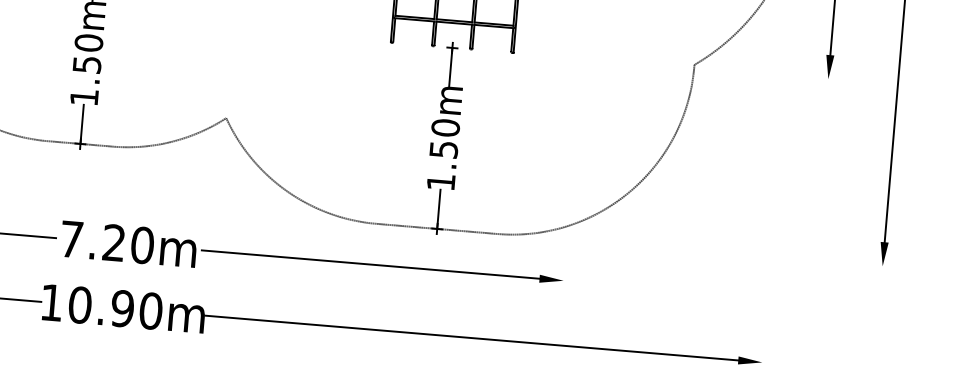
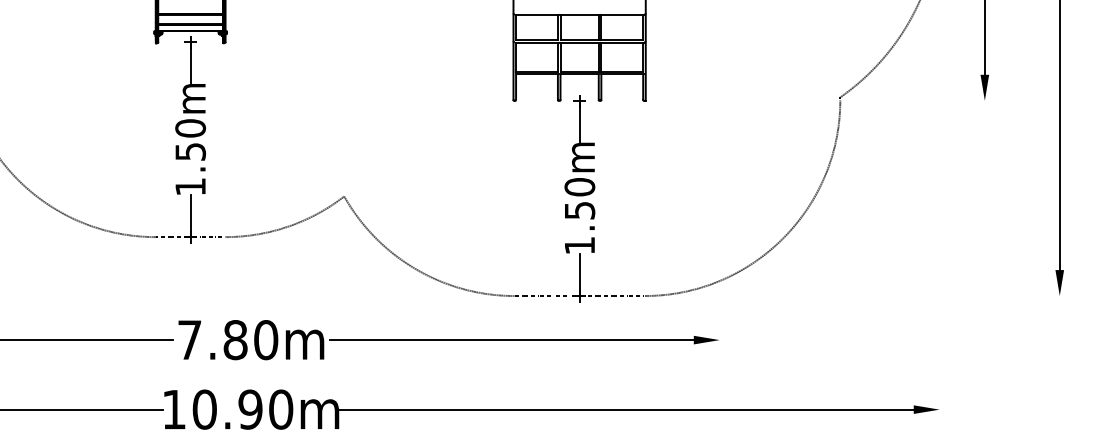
text: (114, 243) -> (235, 340), 7.20m -> 7.80m

